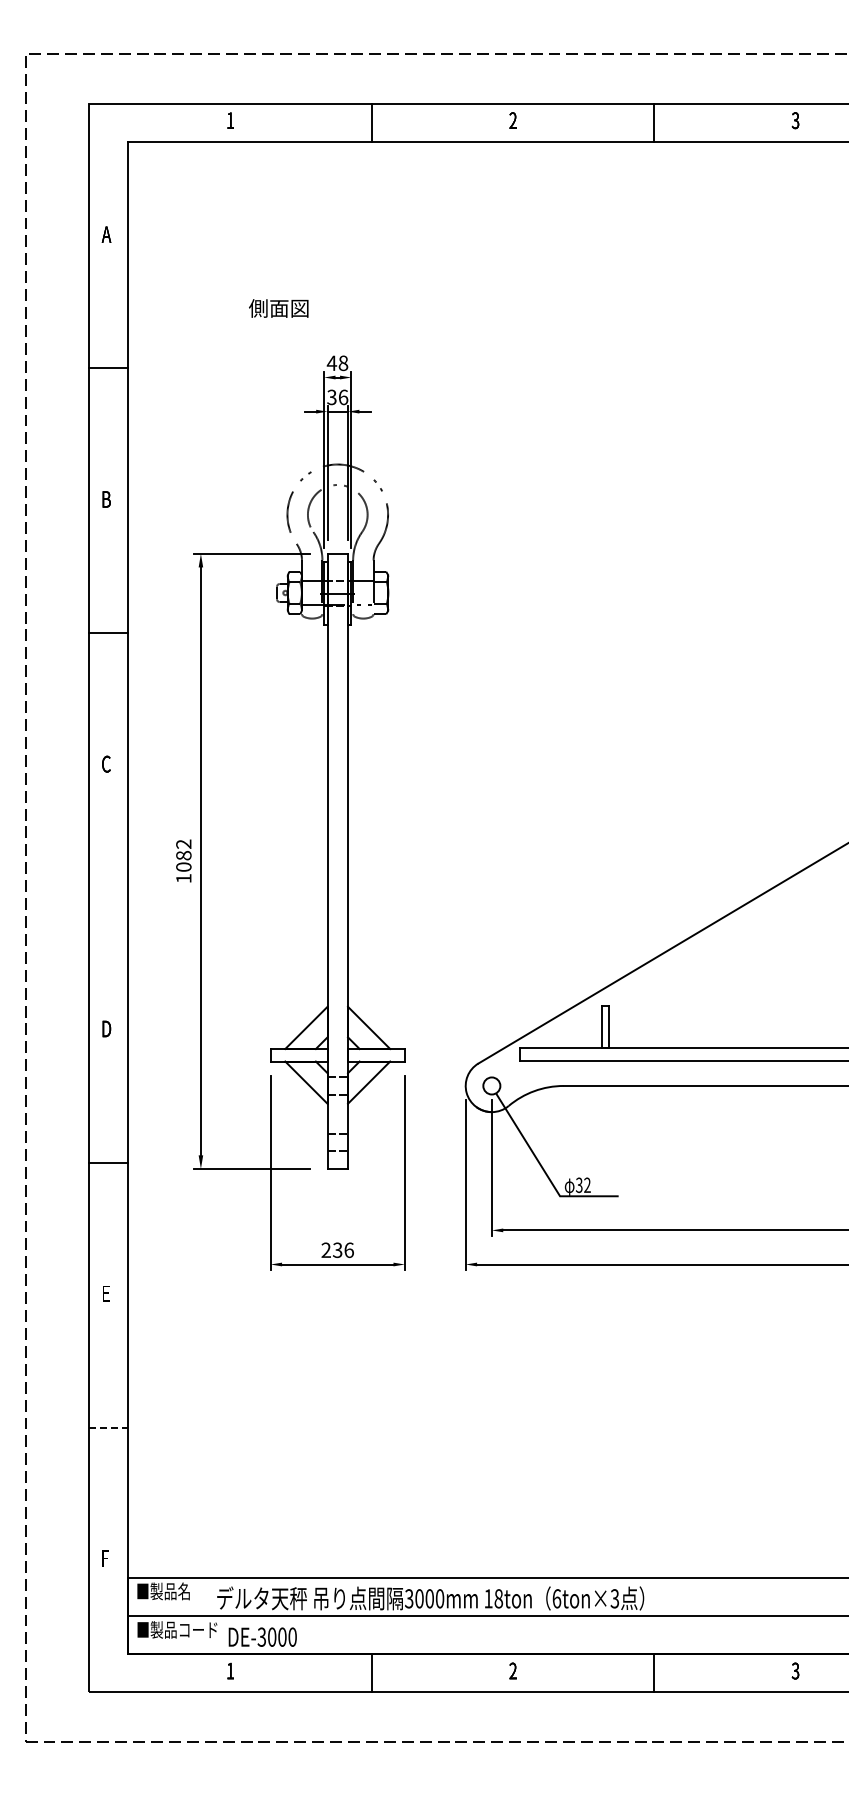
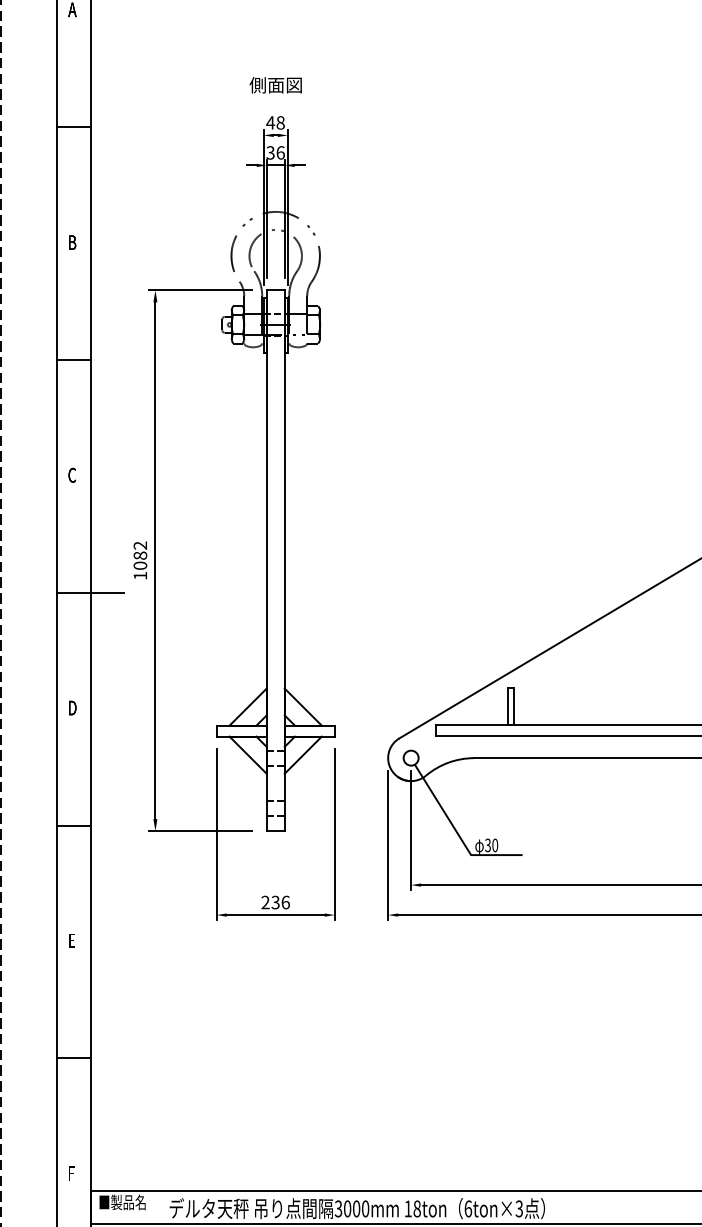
text: (278, 308) -> (275, 85), moved
line: (127, 898) -> (90, 593), added
text: (587, 1185) -> (495, 845), 32 -> 30
line: (108, 1427) -> (74, 1058), dashed -> solid

